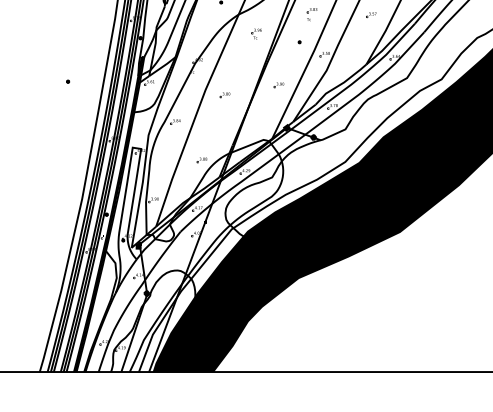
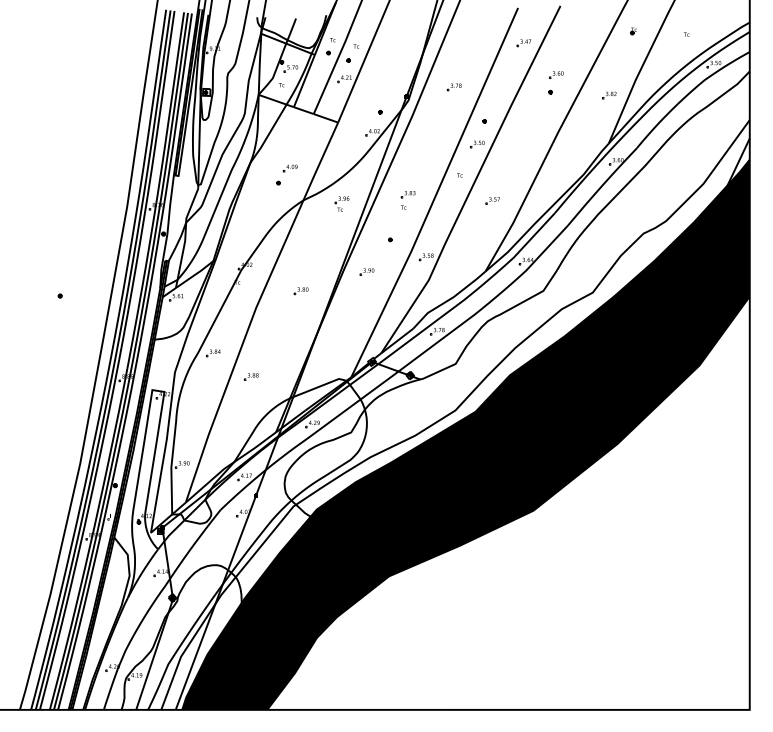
part: (256, 33) -> (341, 203), moved
part: (278, 84) -> (366, 271), moved
part: (224, 95) -> (300, 291), moved
part: (201, 159) -> (250, 376), moved

